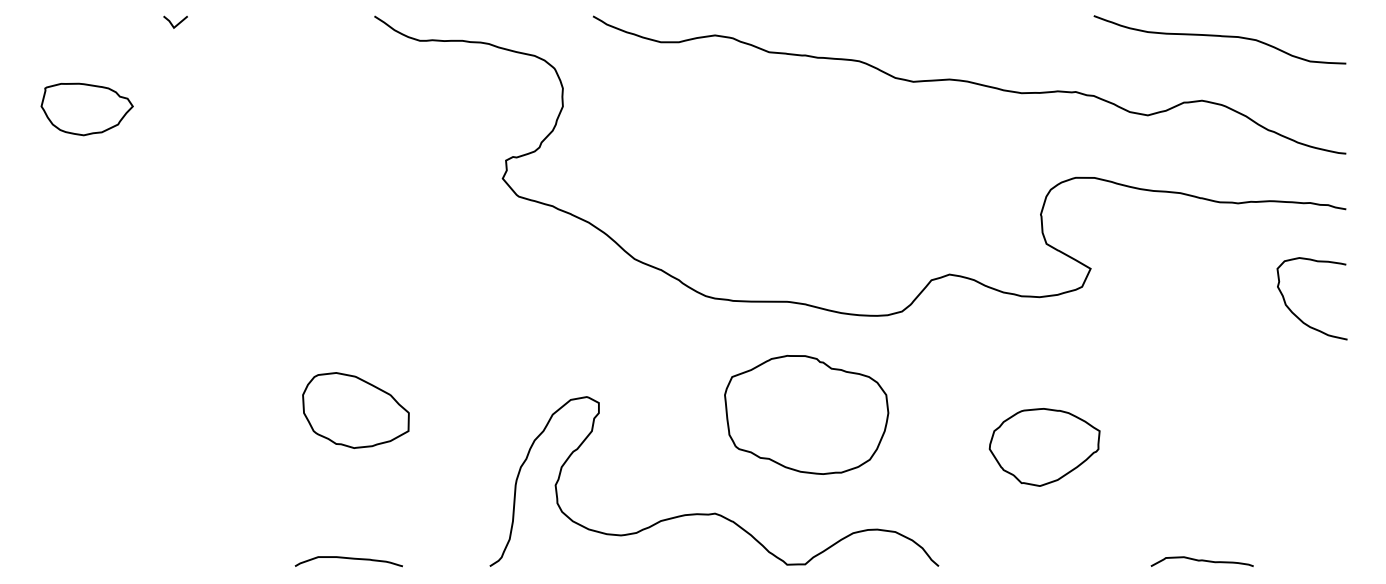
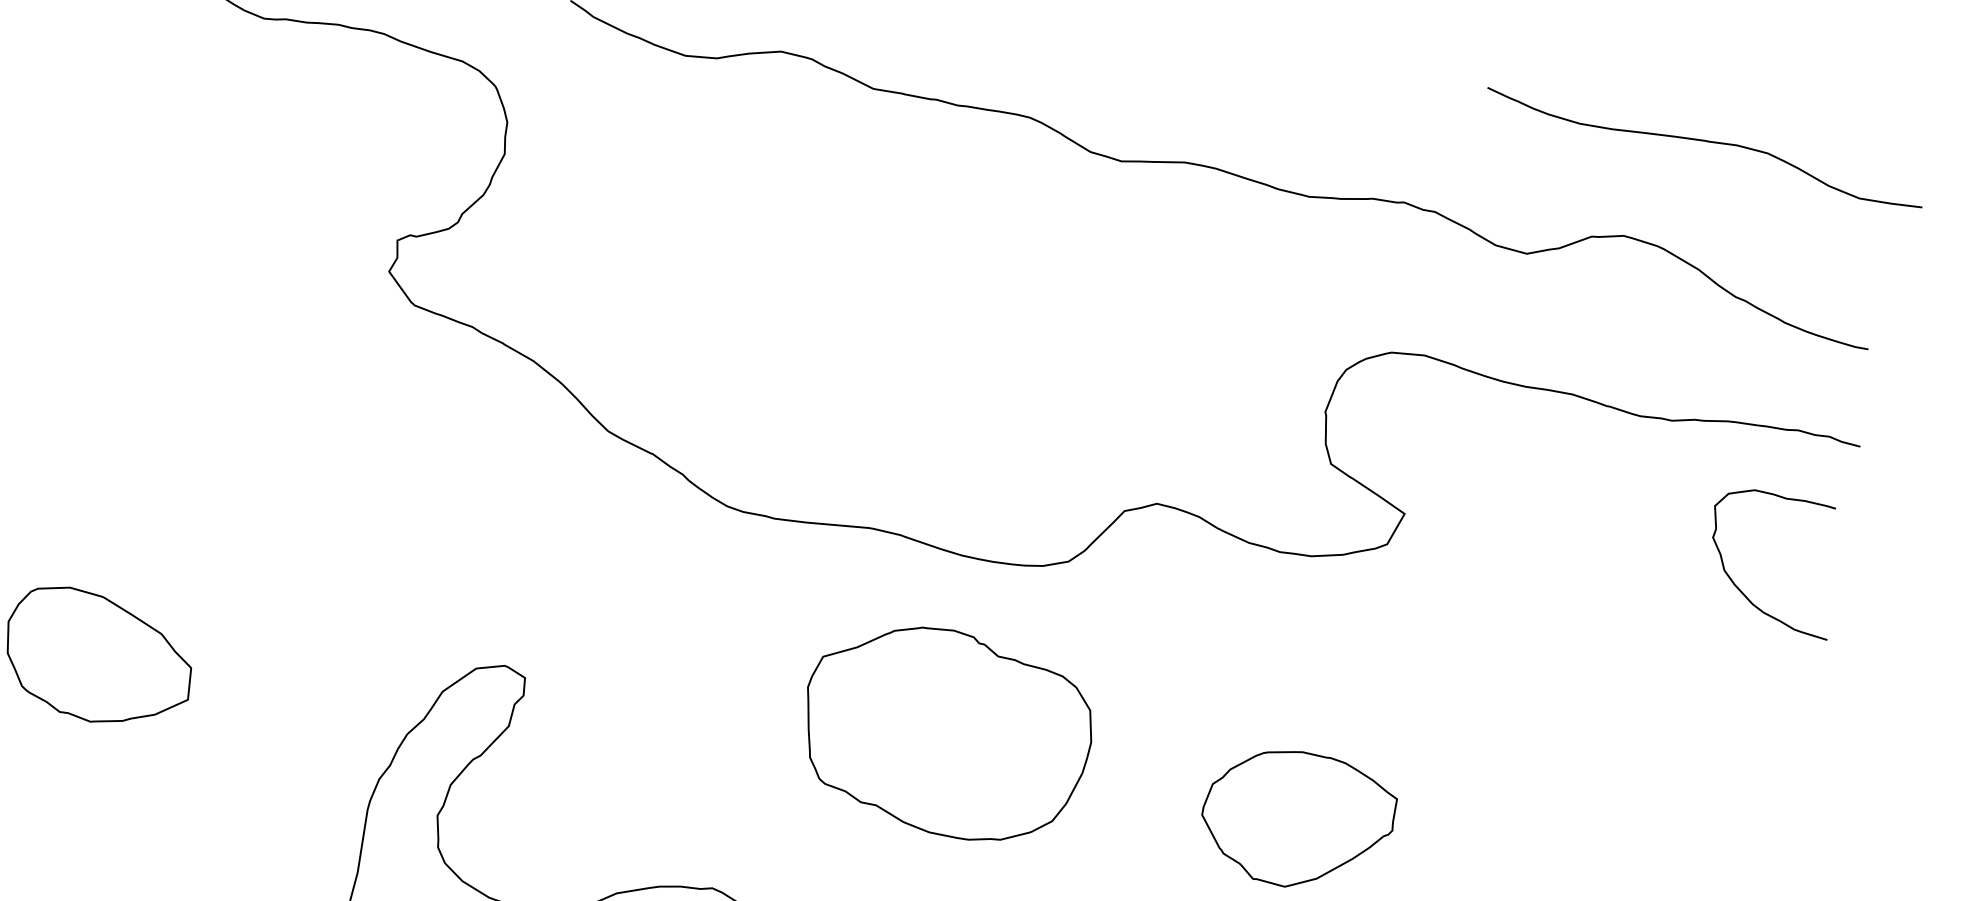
curve: (1221, 37) -> (1707, 143), moved
curve: (1298, 316) -> (1744, 592), moved
part: (806, 414) -> (947, 732), moved

